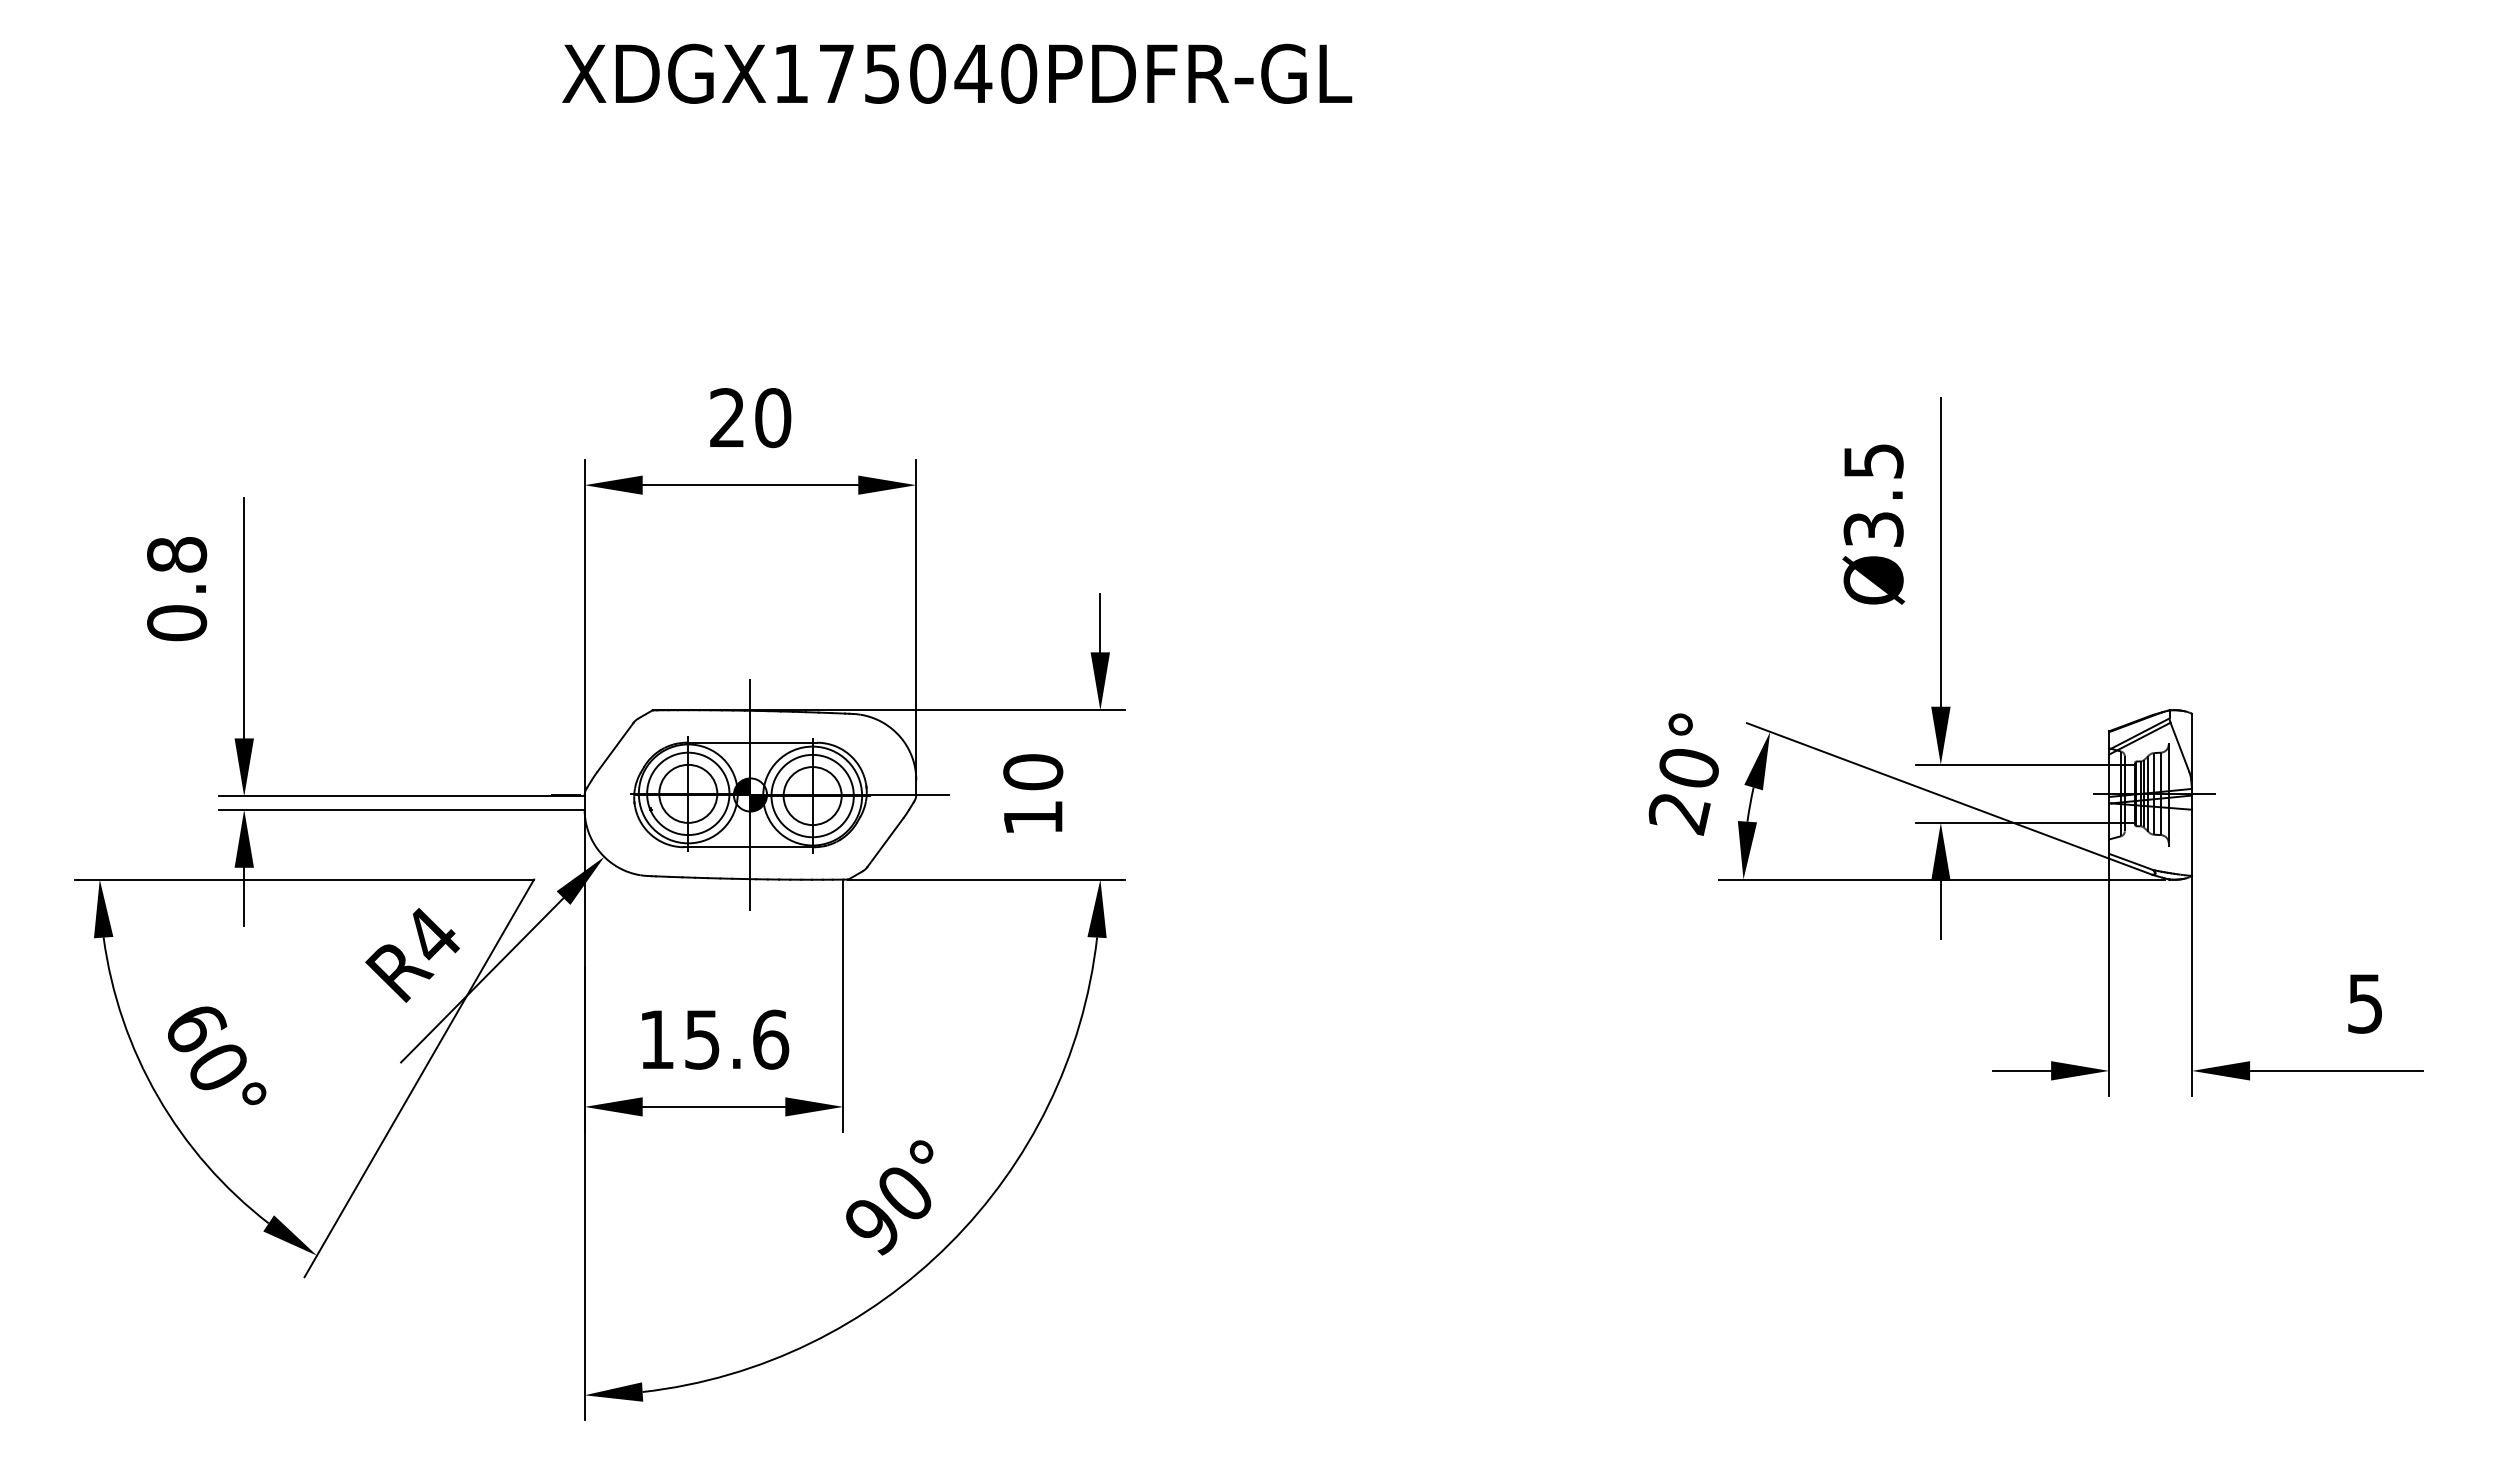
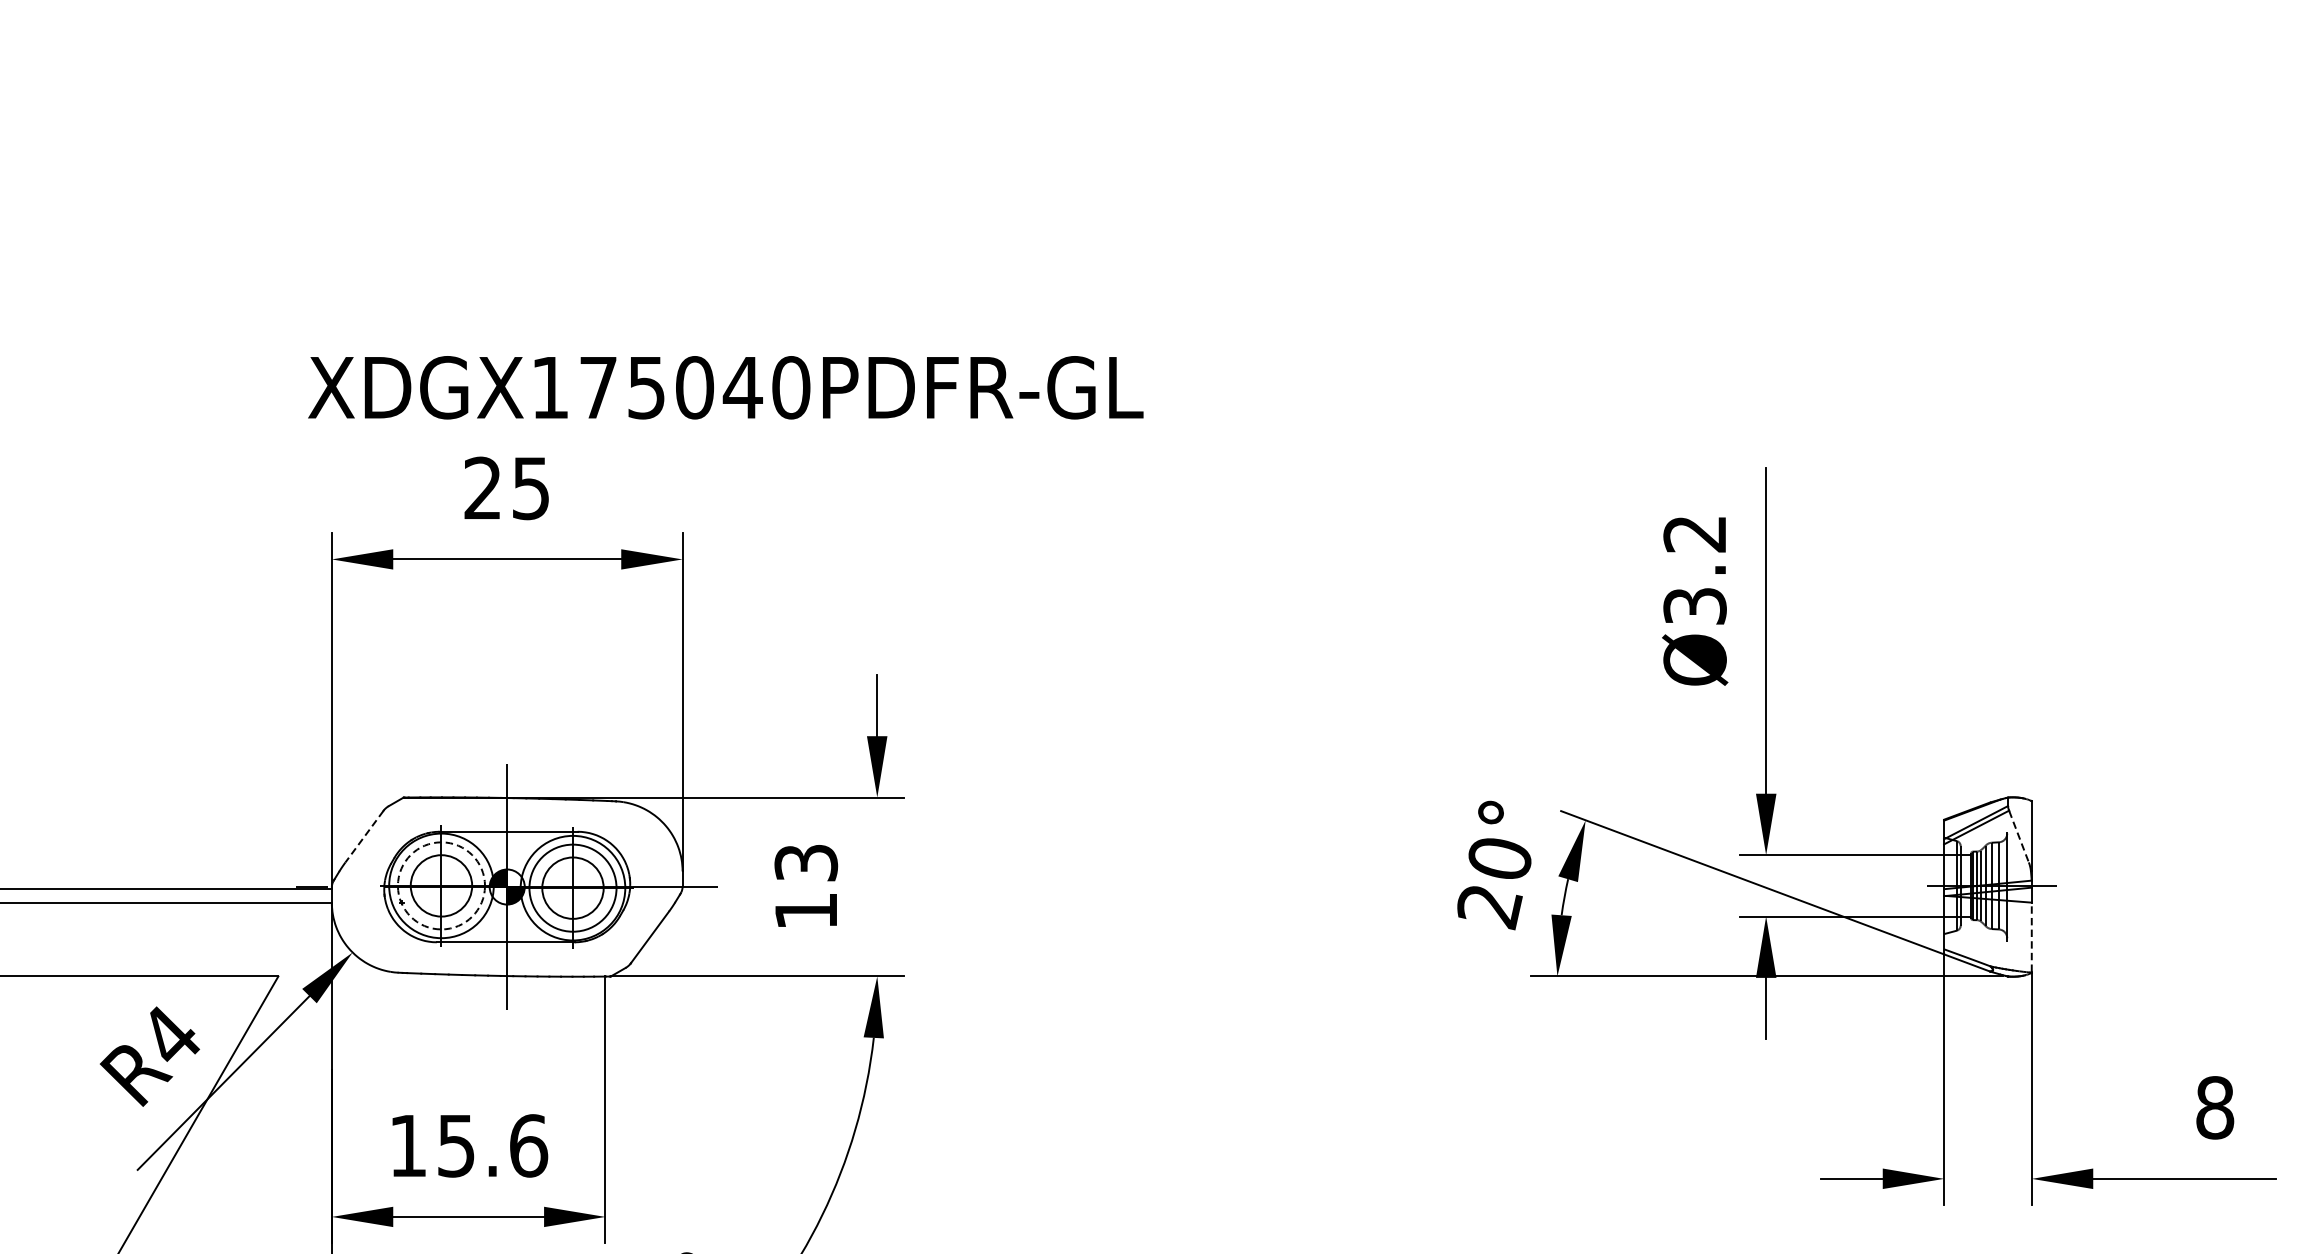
text: (957, 73) -> (726, 387), moved
text: (773, 418) -> (531, 488), 20 -> 25
text: (1873, 461) -> (1694, 534), Ø3.5 -> Ø3.2
line: (615, 747) -> (364, 836), solid -> dashed
line: (2180, 747) -> (2019, 836), solid -> dashed
text: (1033, 772) -> (806, 863), 10 -> 13
circle: (688, 793) -> (441, 885), solid -> dashed
line: (2191, 842) -> (2031, 937), solid -> dashed
text: (2365, 1003) -> (2215, 1107), 5 -> 8

